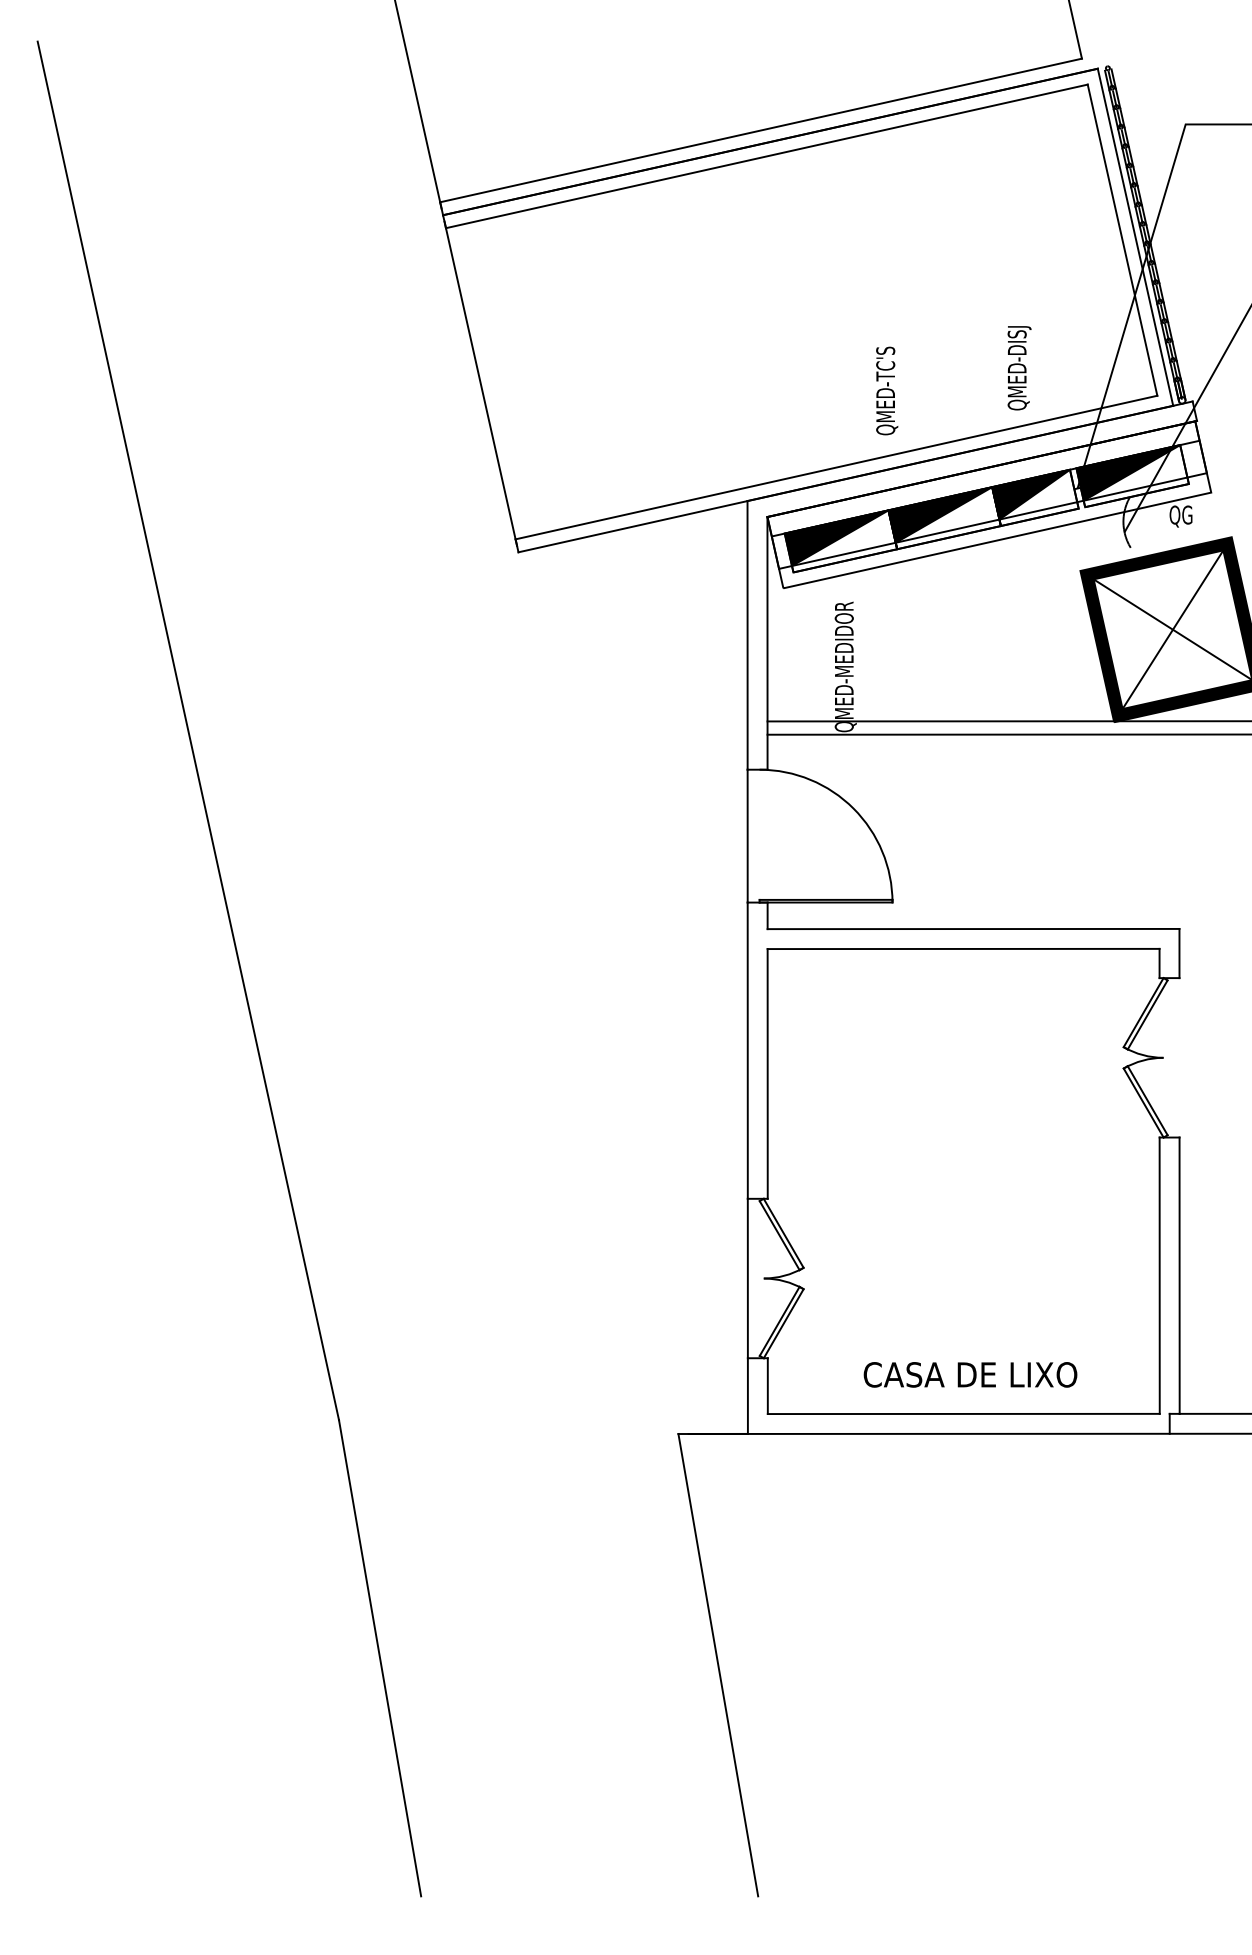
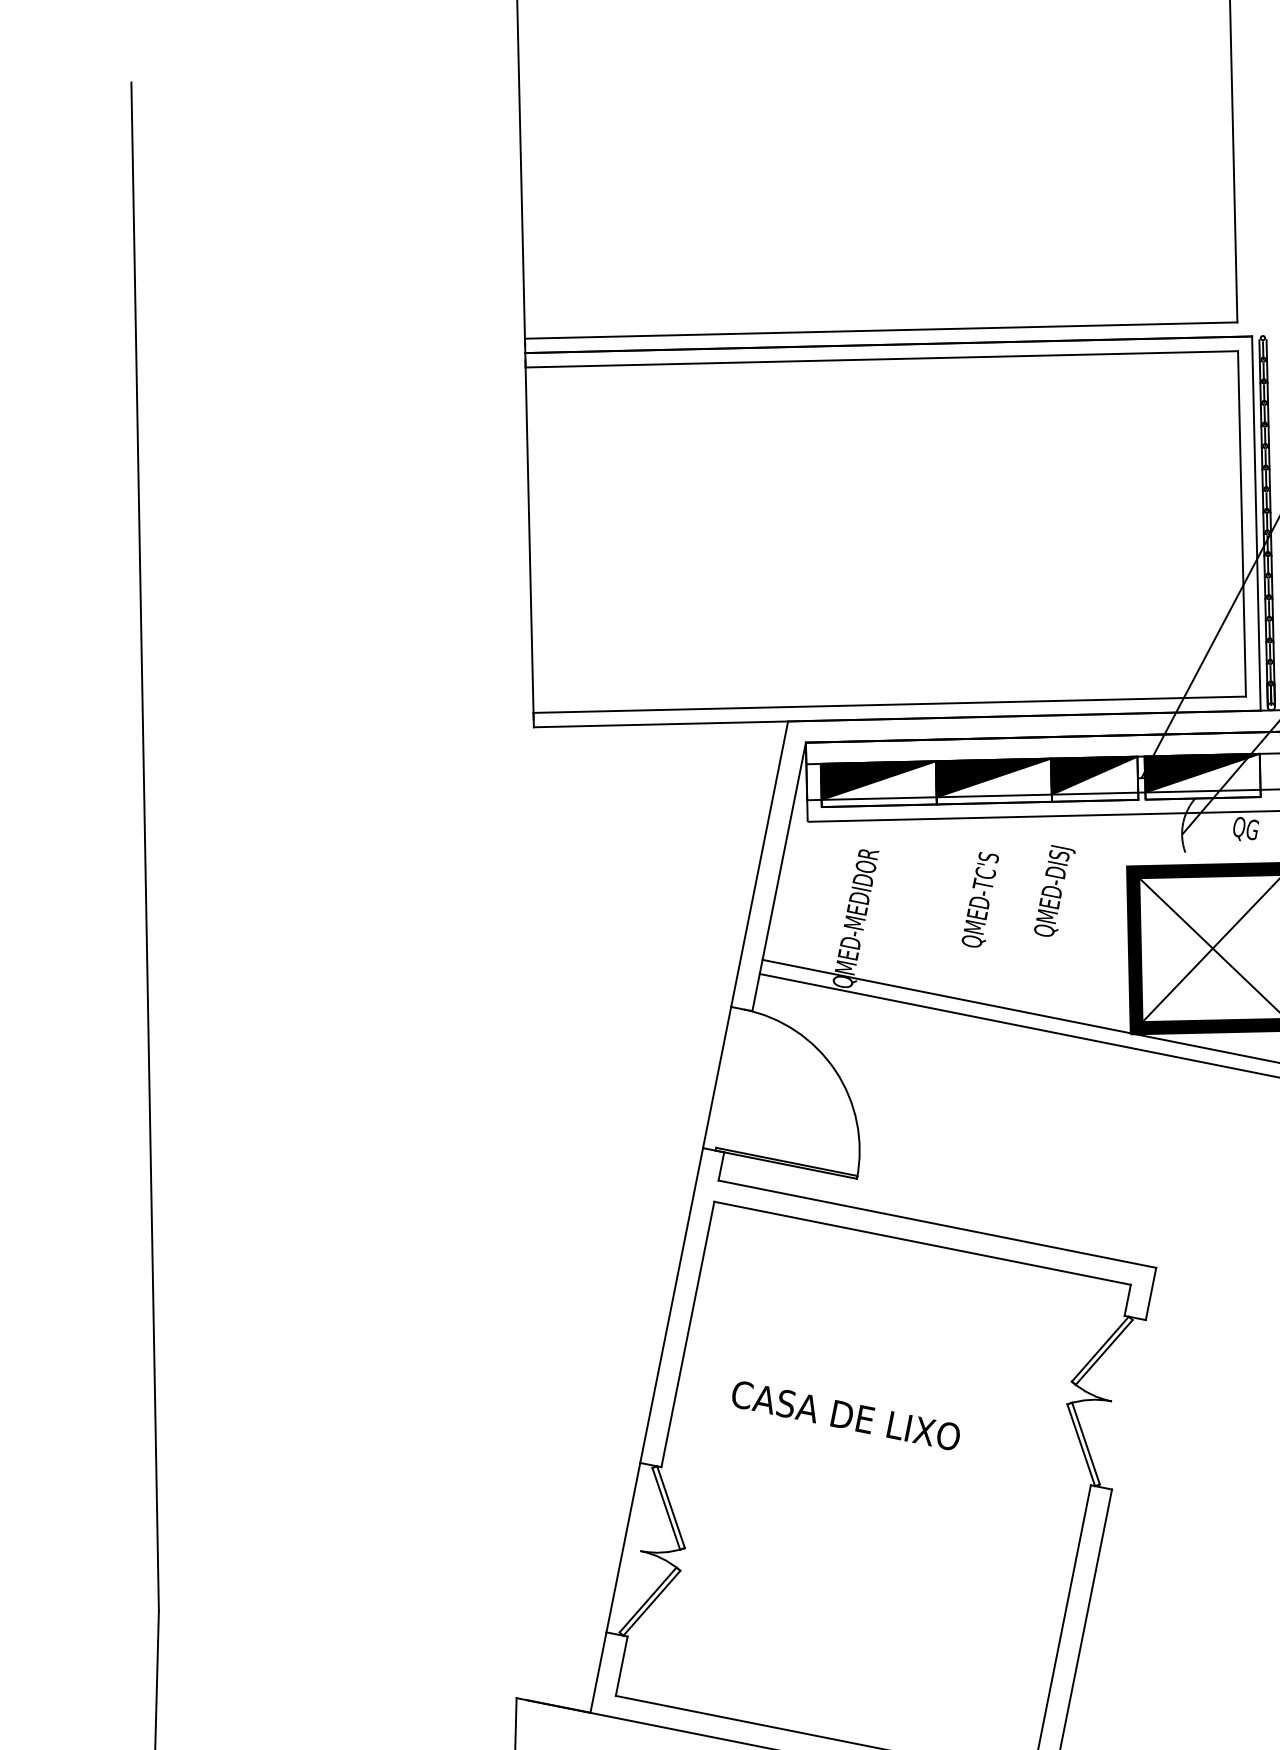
text: (1019, 368) -> (1054, 892), moved
text: (887, 390) -> (982, 899), moved
text: (970, 1374) -> (846, 1415), moved

